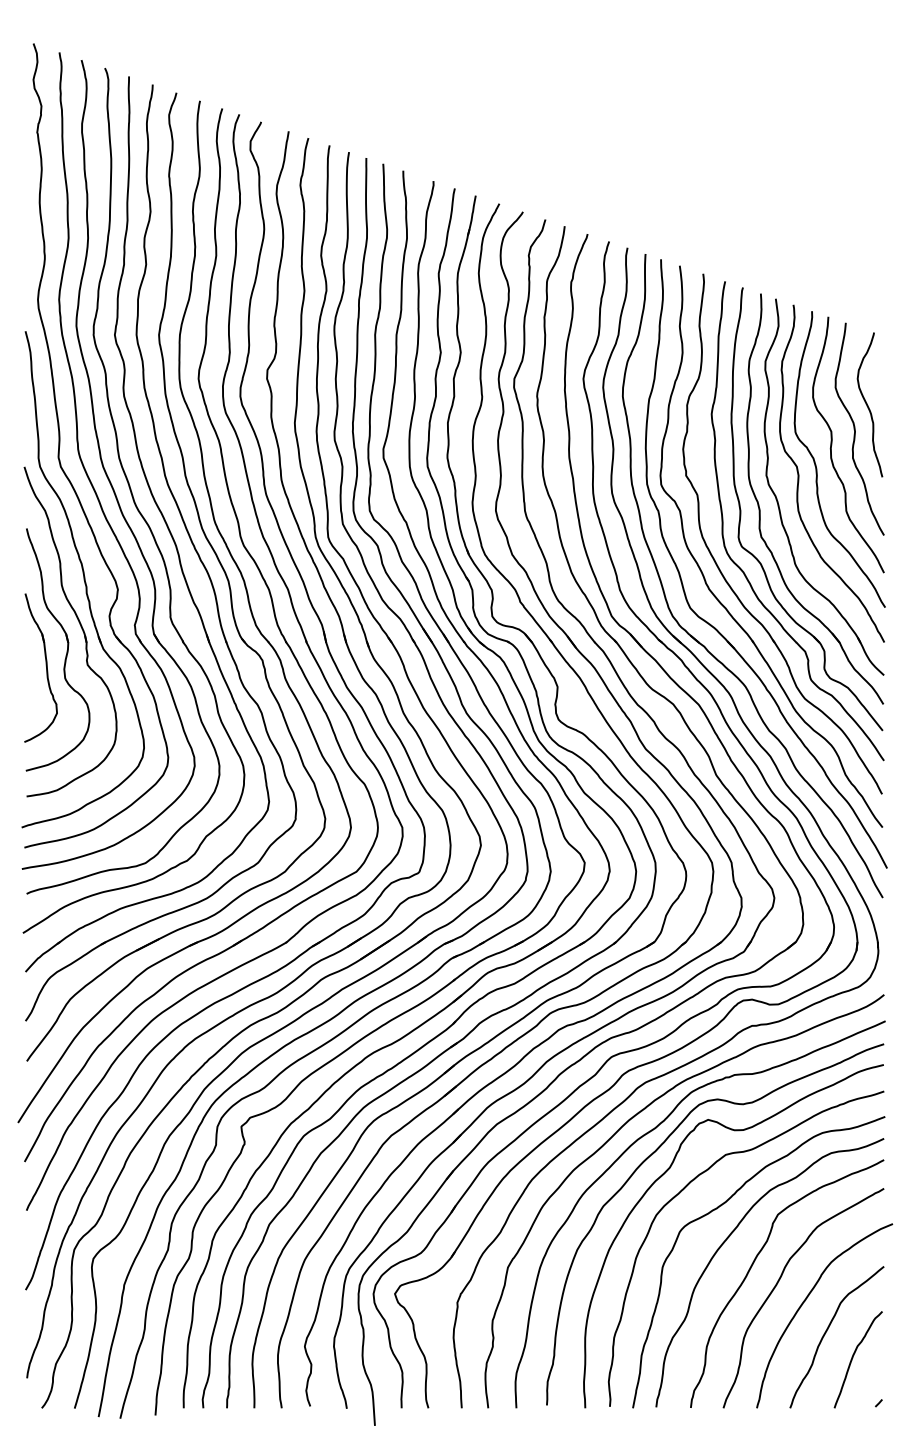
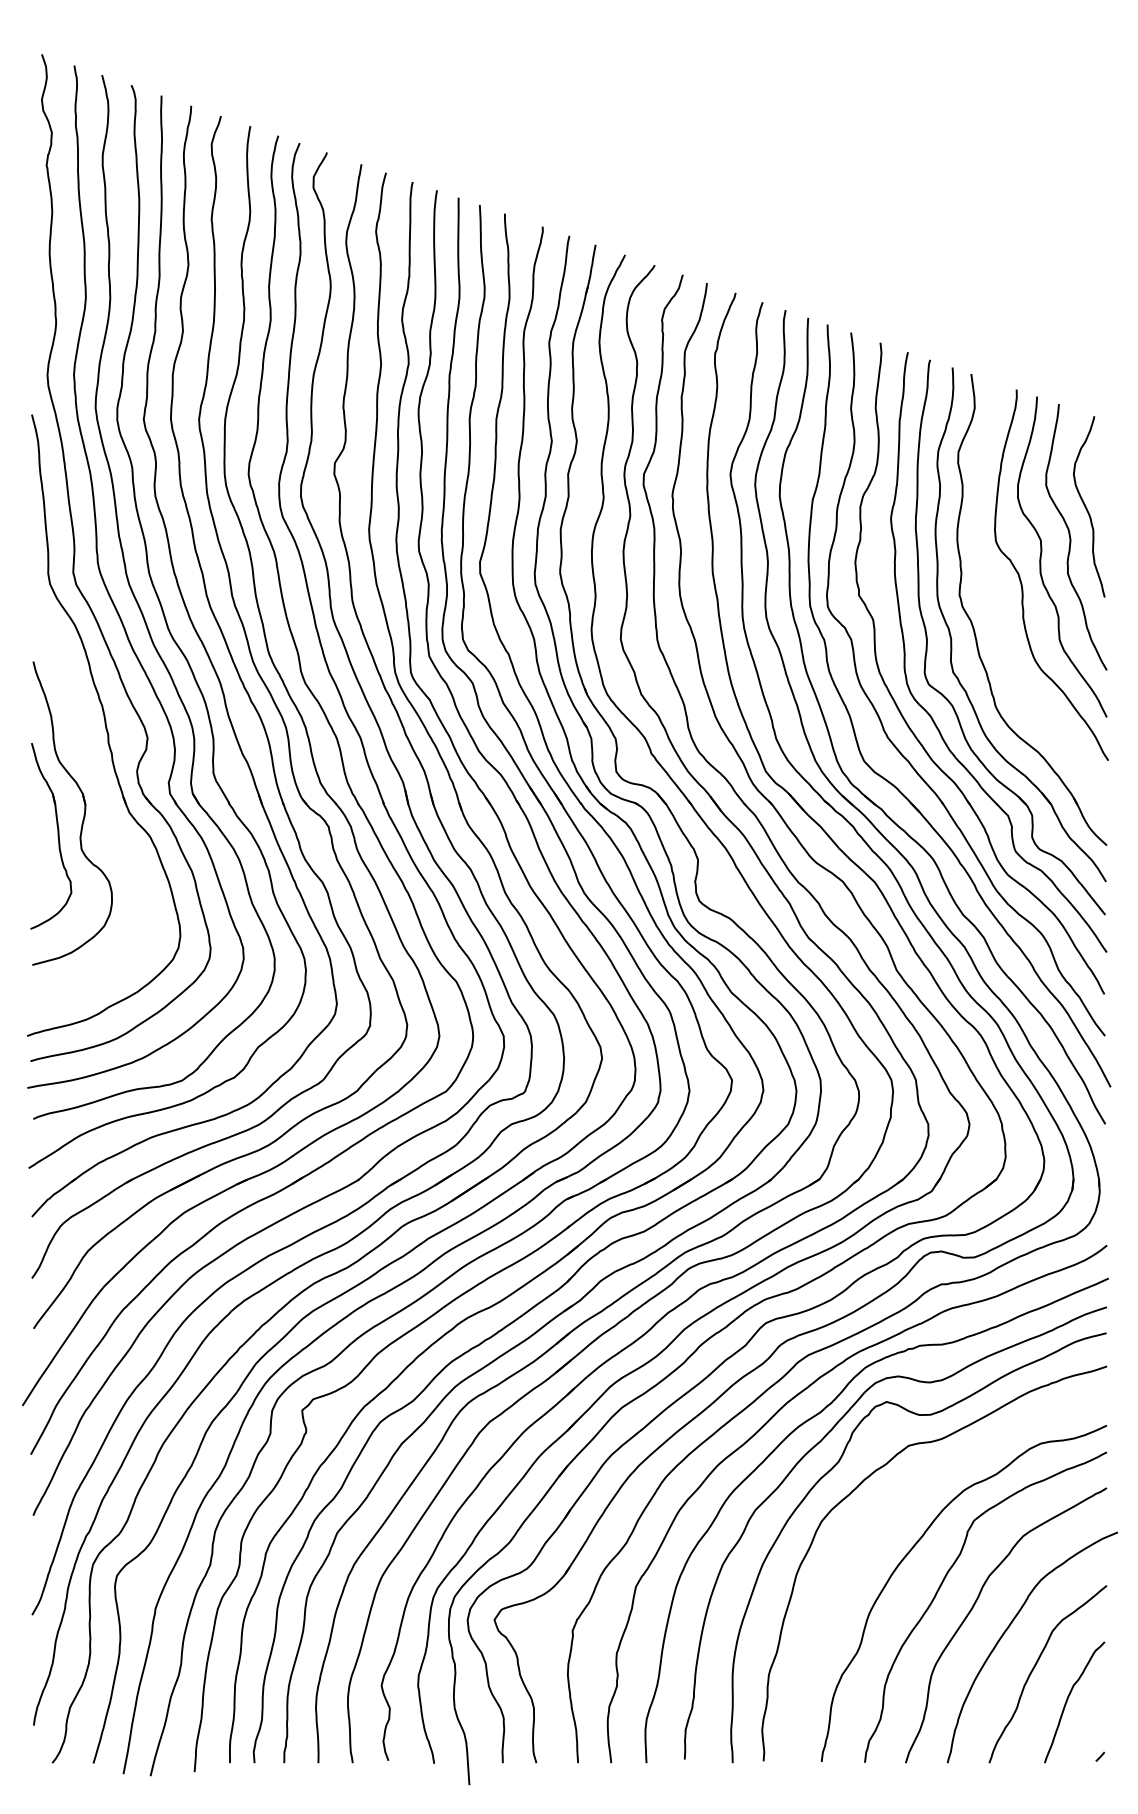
curve: (799, 473) -> (1000, 592), removed
part: (80, 625) -> (100, 783), removed
curve: (717, 1208) -> (898, 1513), removed

